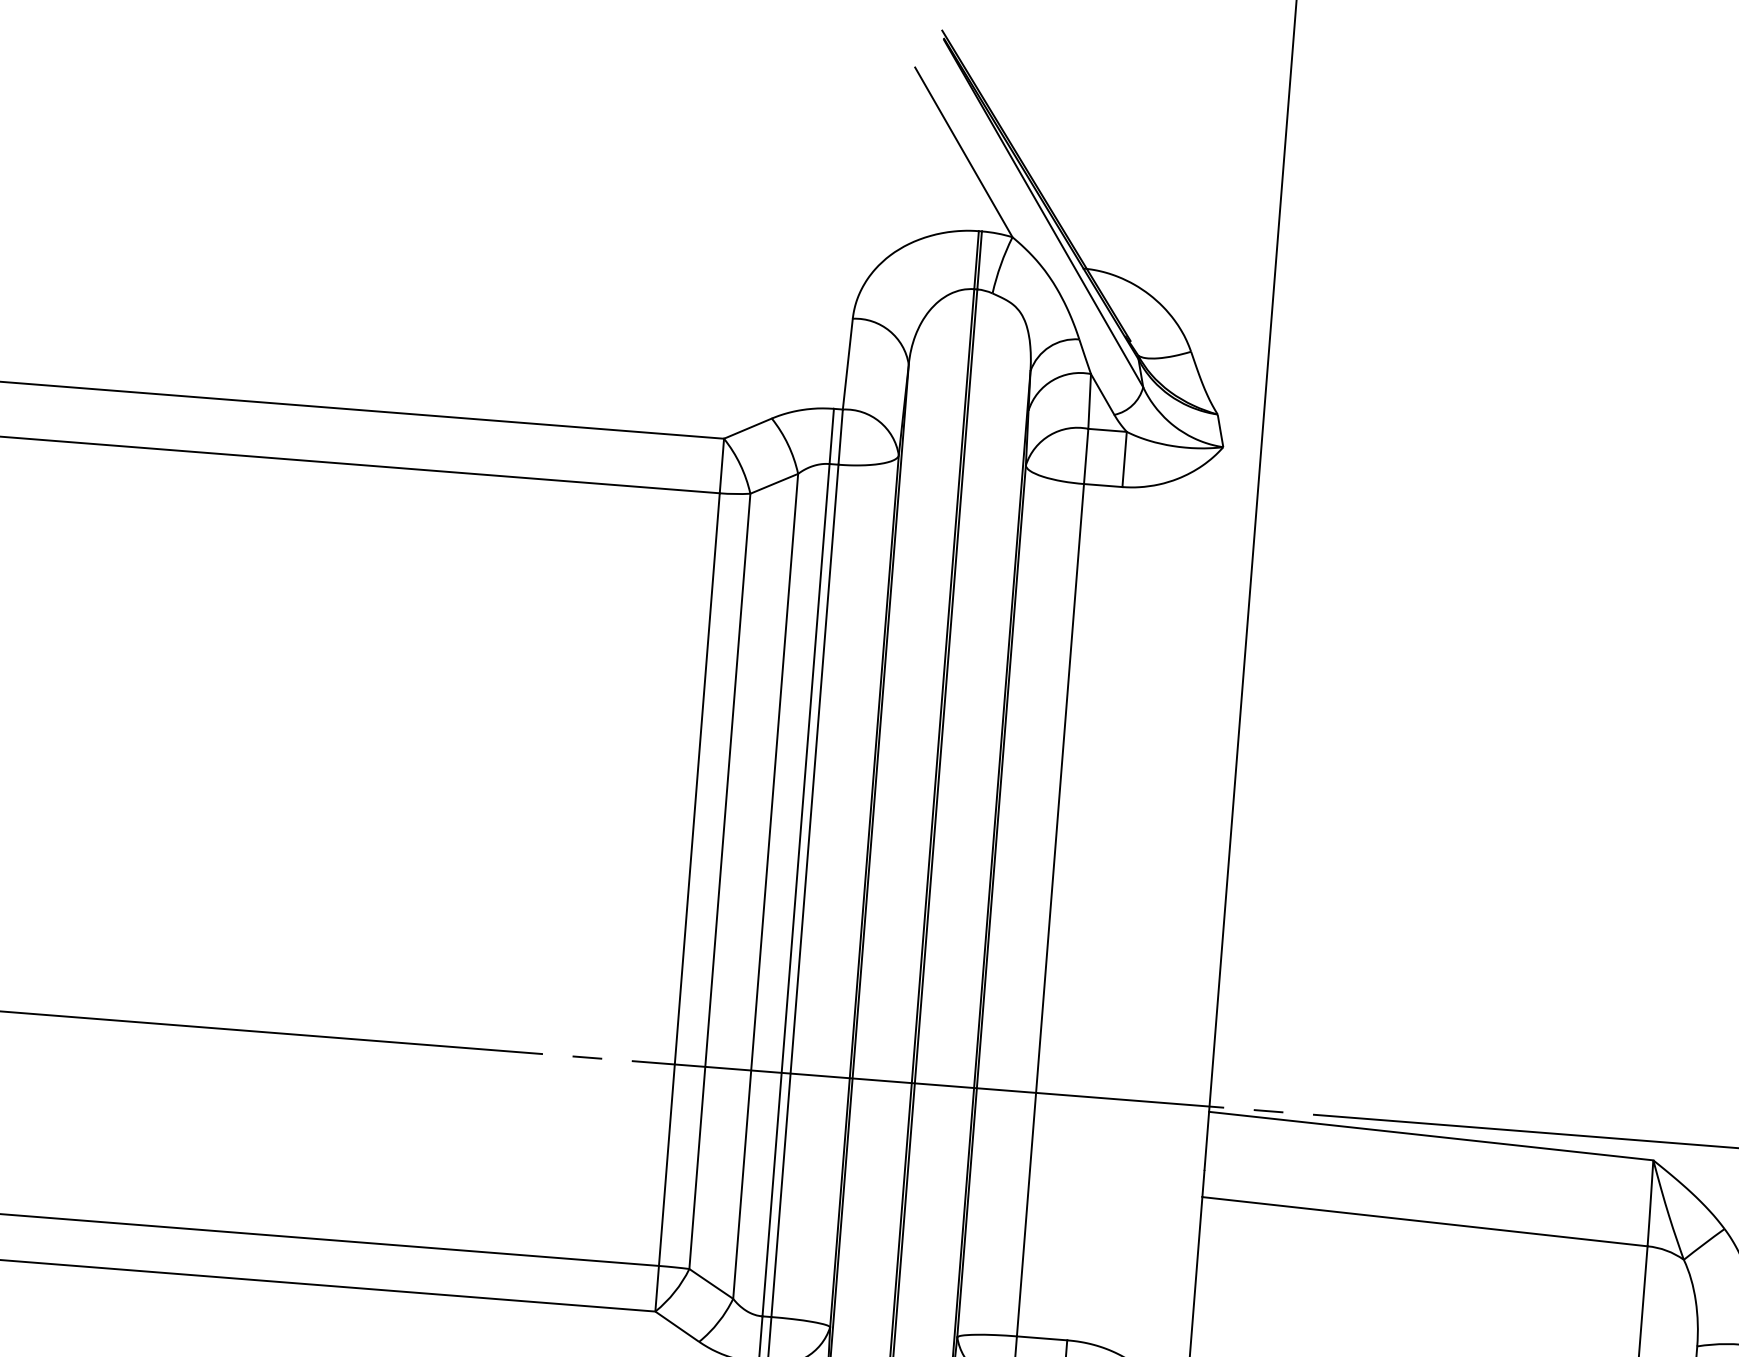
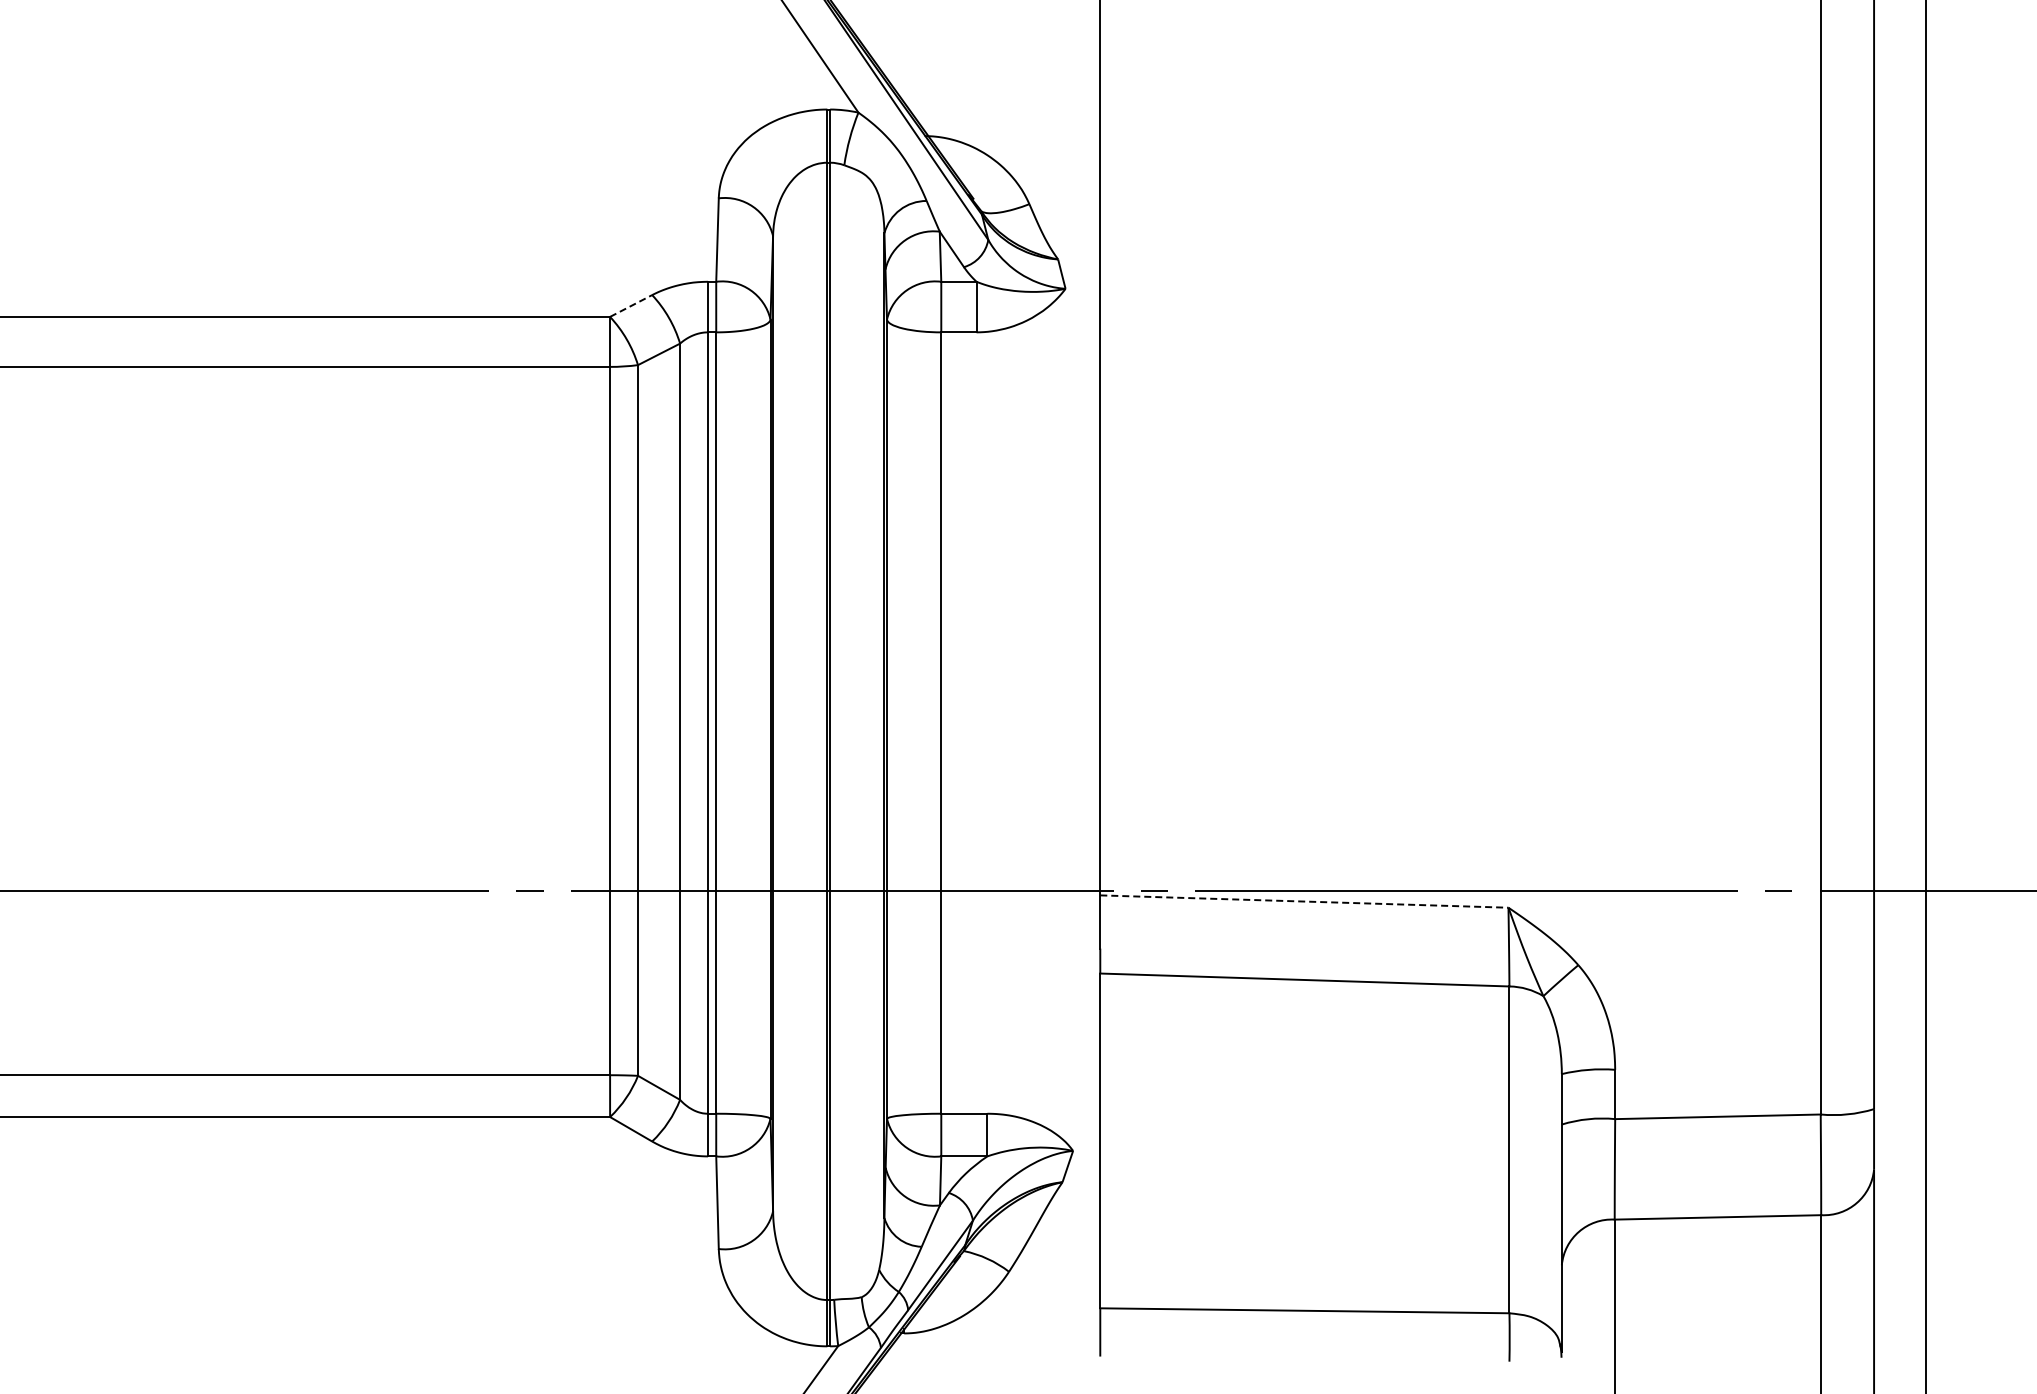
line: (748, 429) -> (631, 306), solid -> dashed
line: (1431, 1136) -> (1304, 901), solid -> dashed

